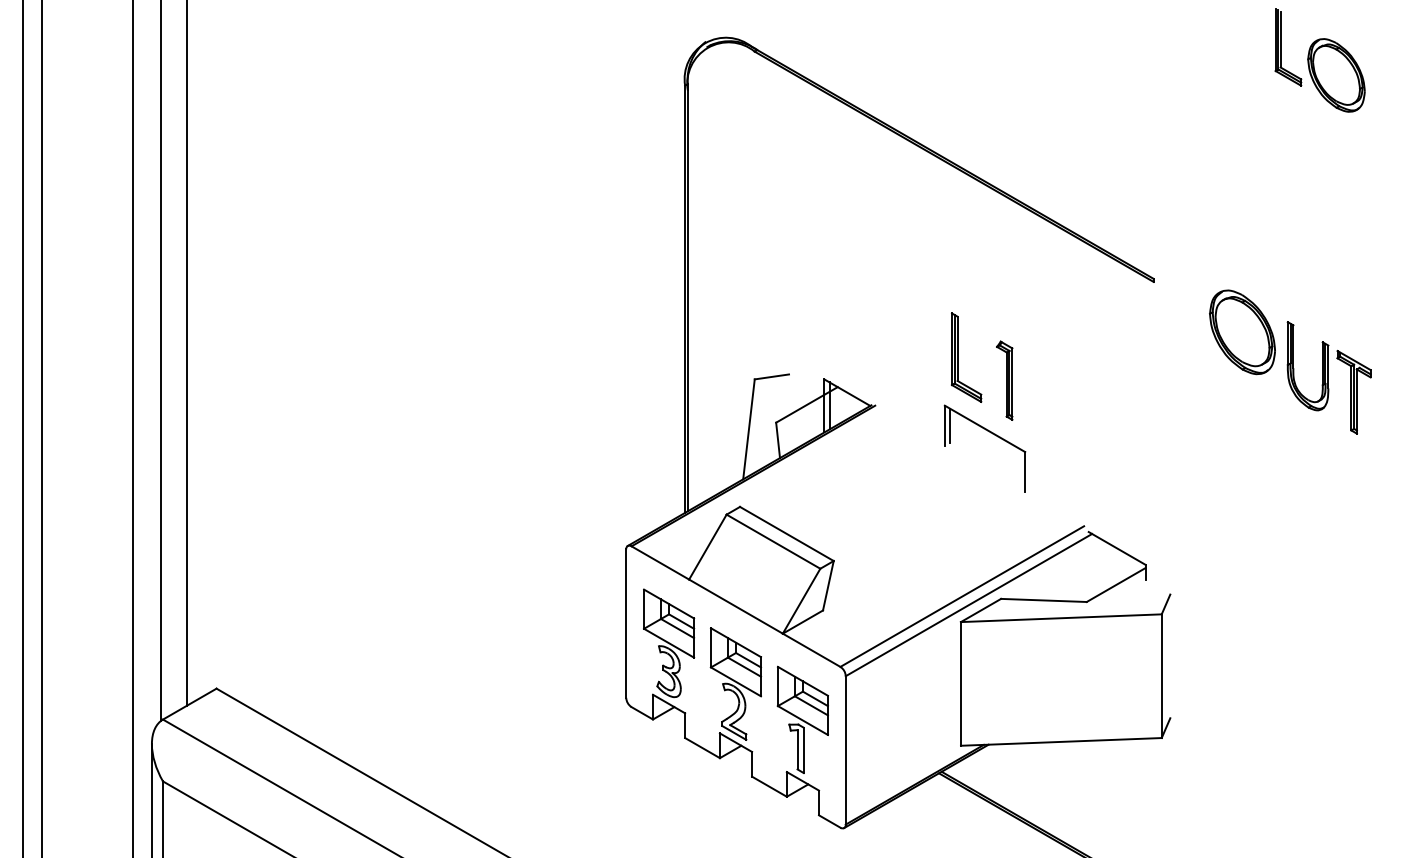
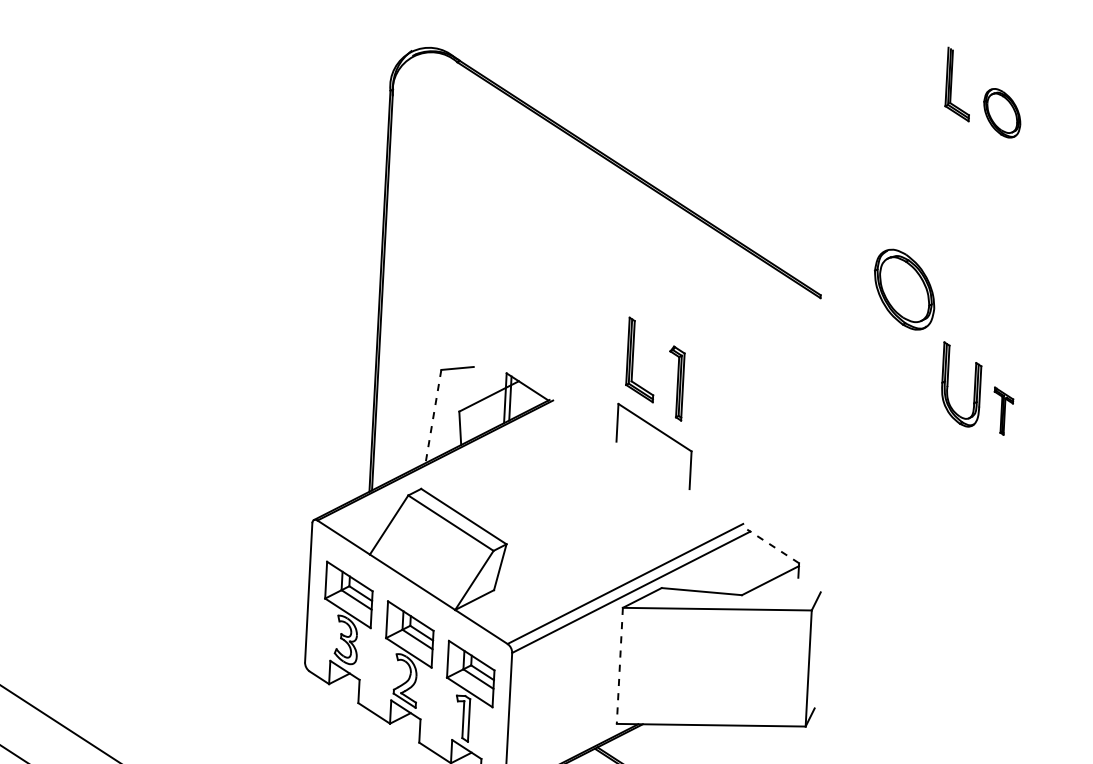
part: (1336, 75) -> (1002, 113), size x0.7
part: (1242, 332) -> (904, 289), moved
part: (1353, 391) -> (1002, 410), size x0.6
line: (950, 425) -> (622, 422), removed
line: (748, 429) -> (433, 416), solid -> dashed
line: (1117, 548) -> (773, 546), solid -> dashed
line: (960, 683) -> (619, 665), solid -> dashed

